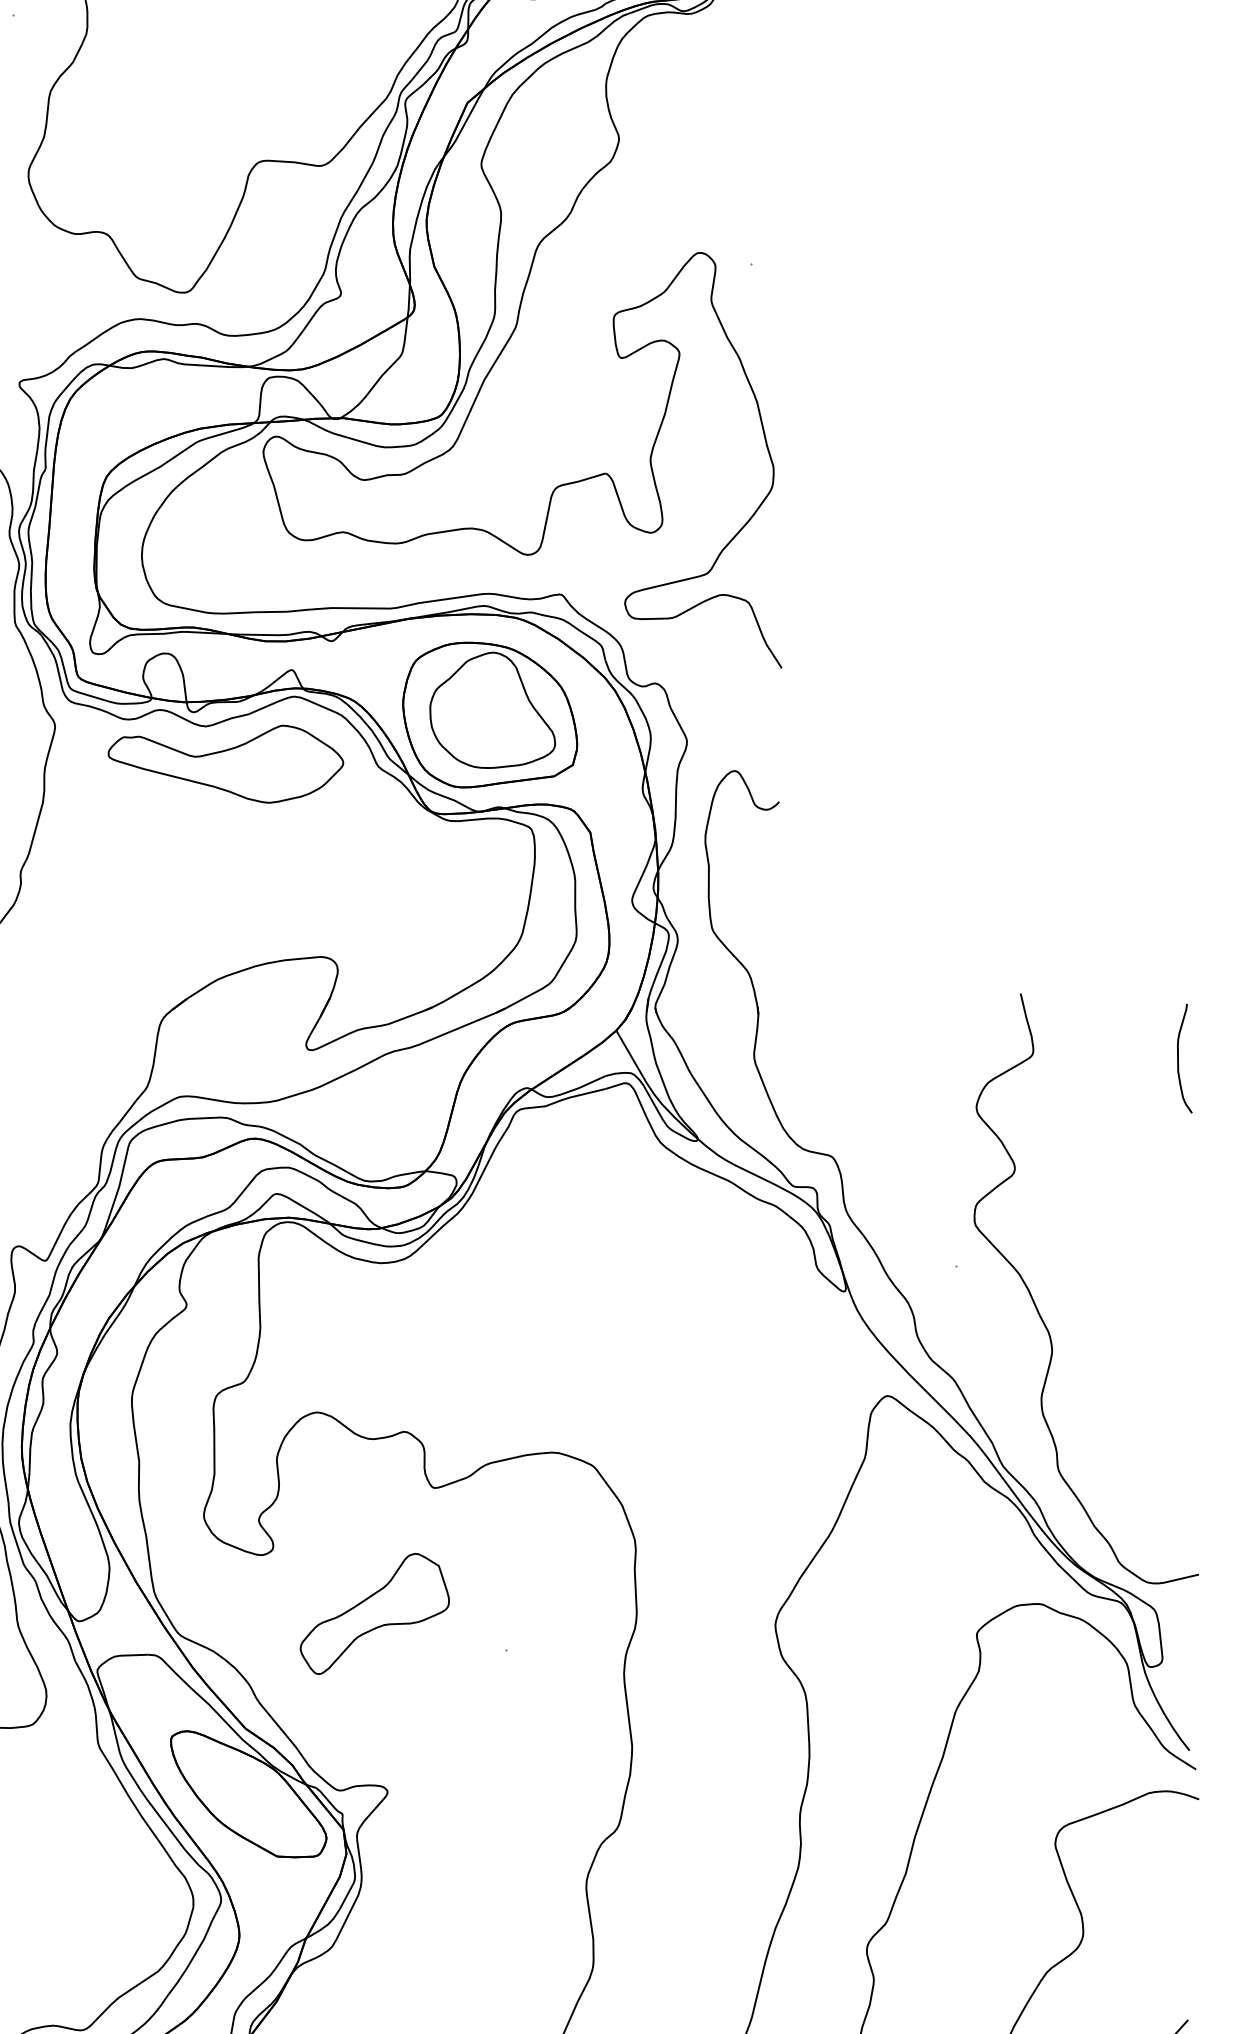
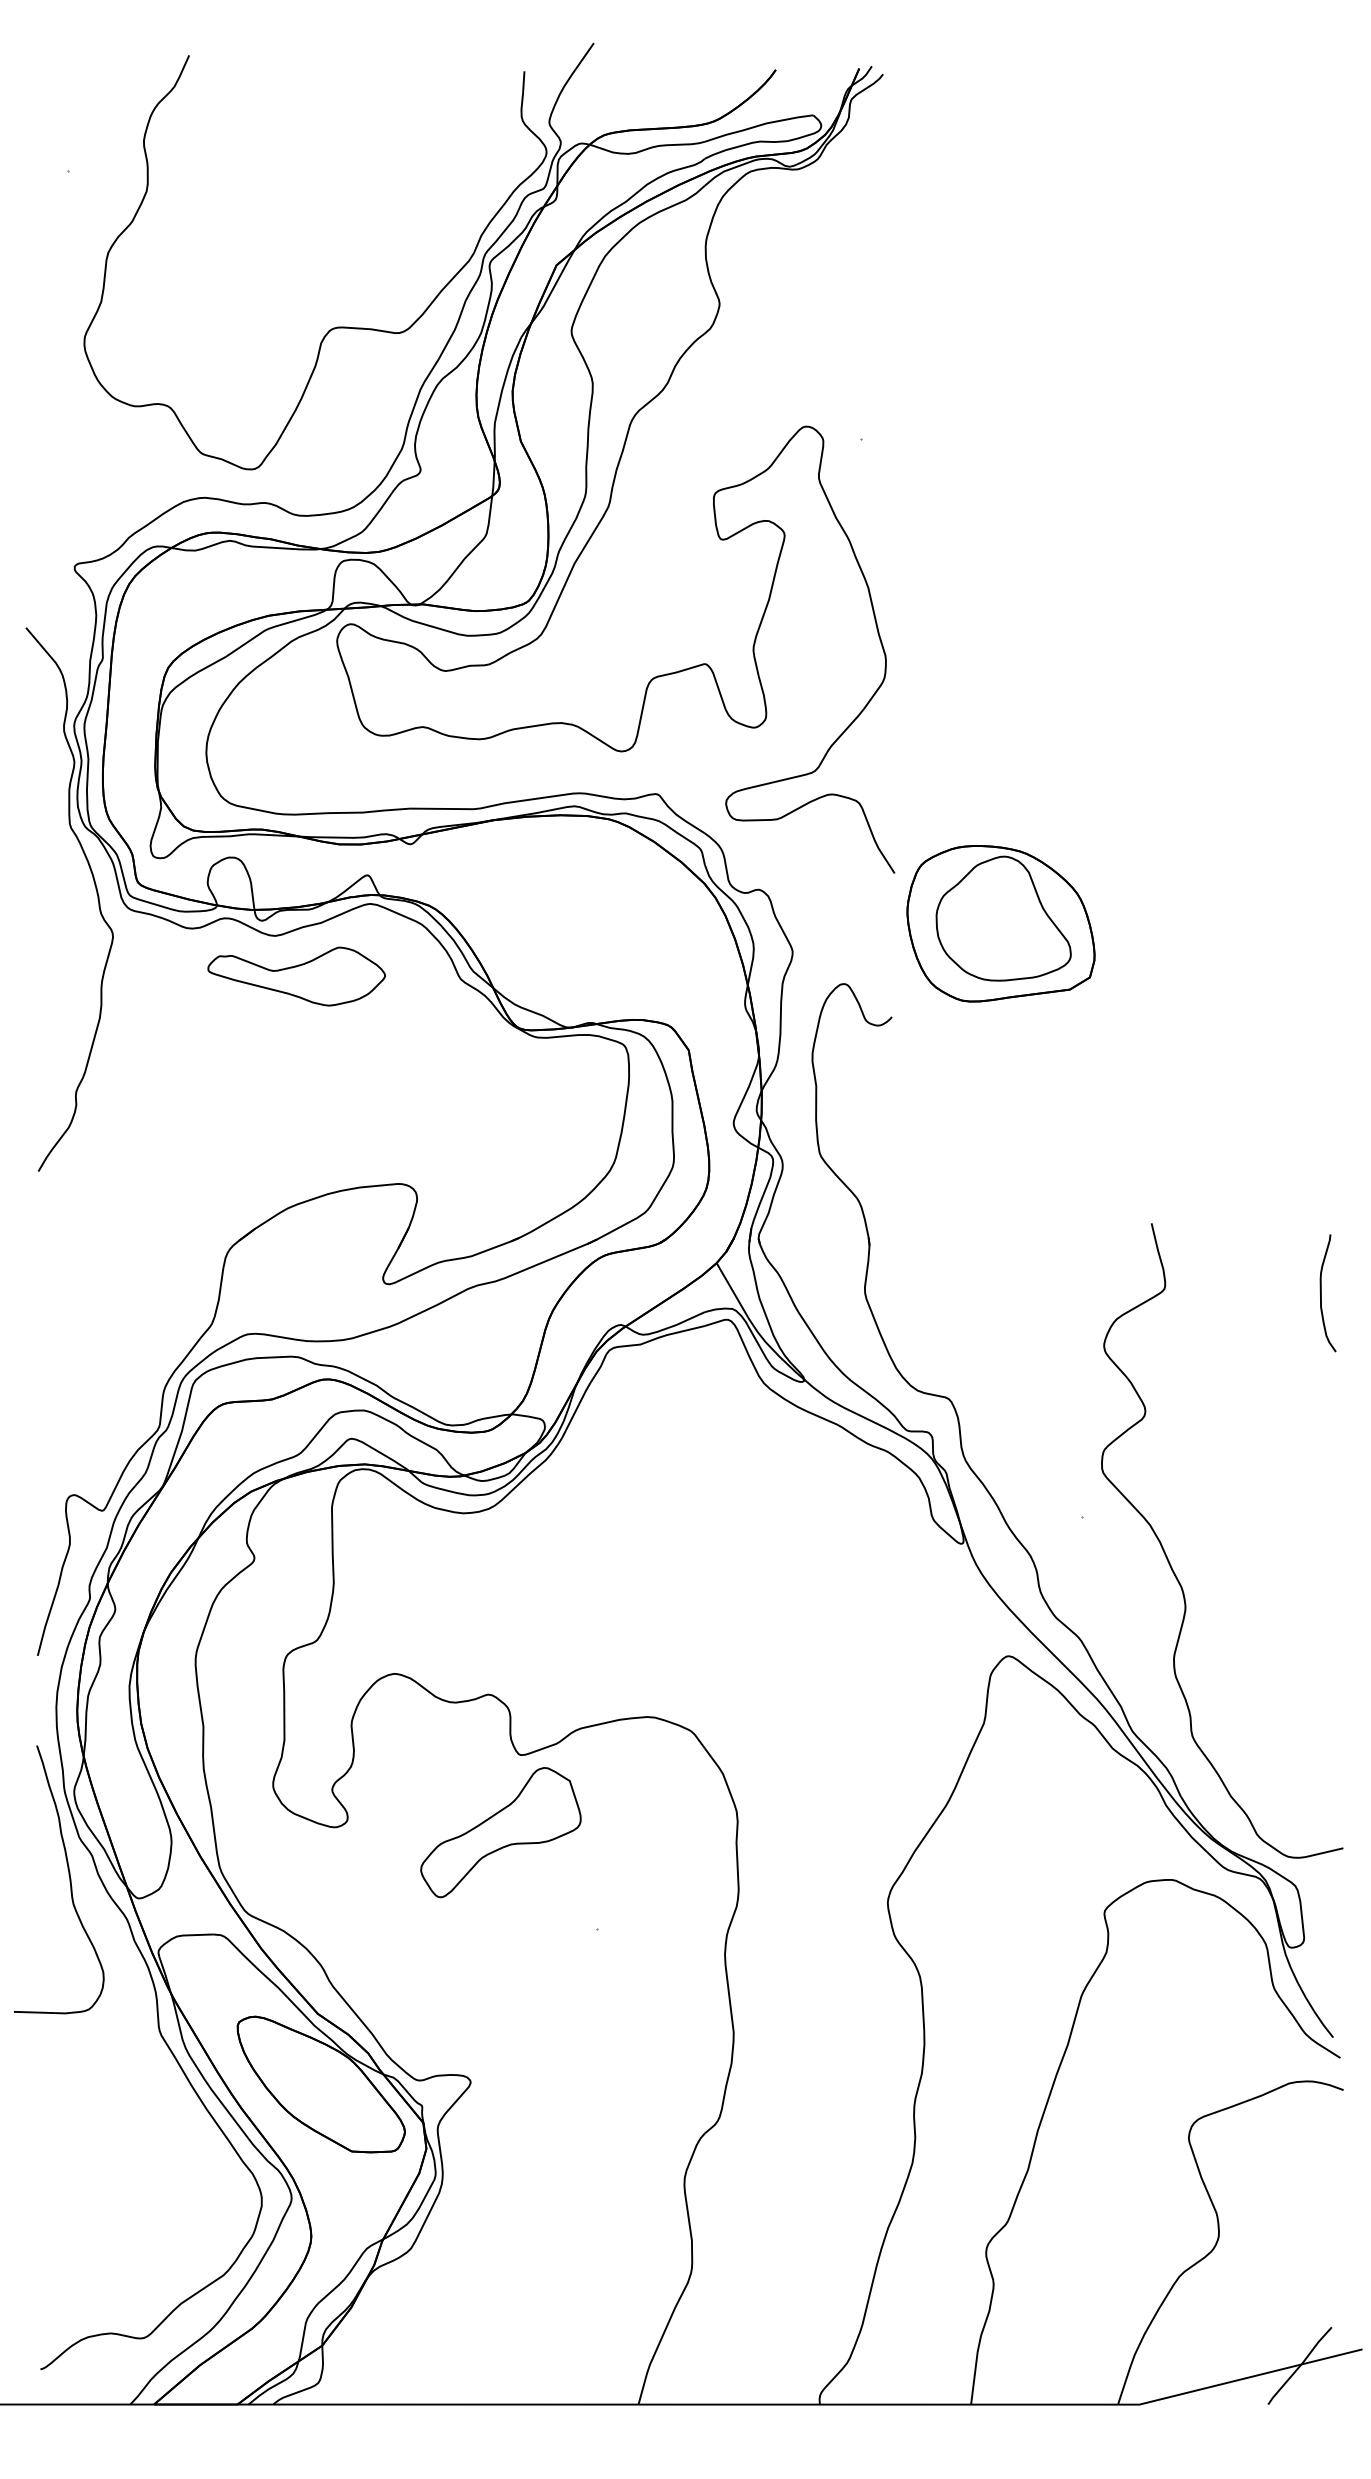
part: (489, 714) -> (1000, 923), moved
part: (225, 764) -> (296, 976), size x0.7
part: (374, 1613) -> (500, 1832), moved

